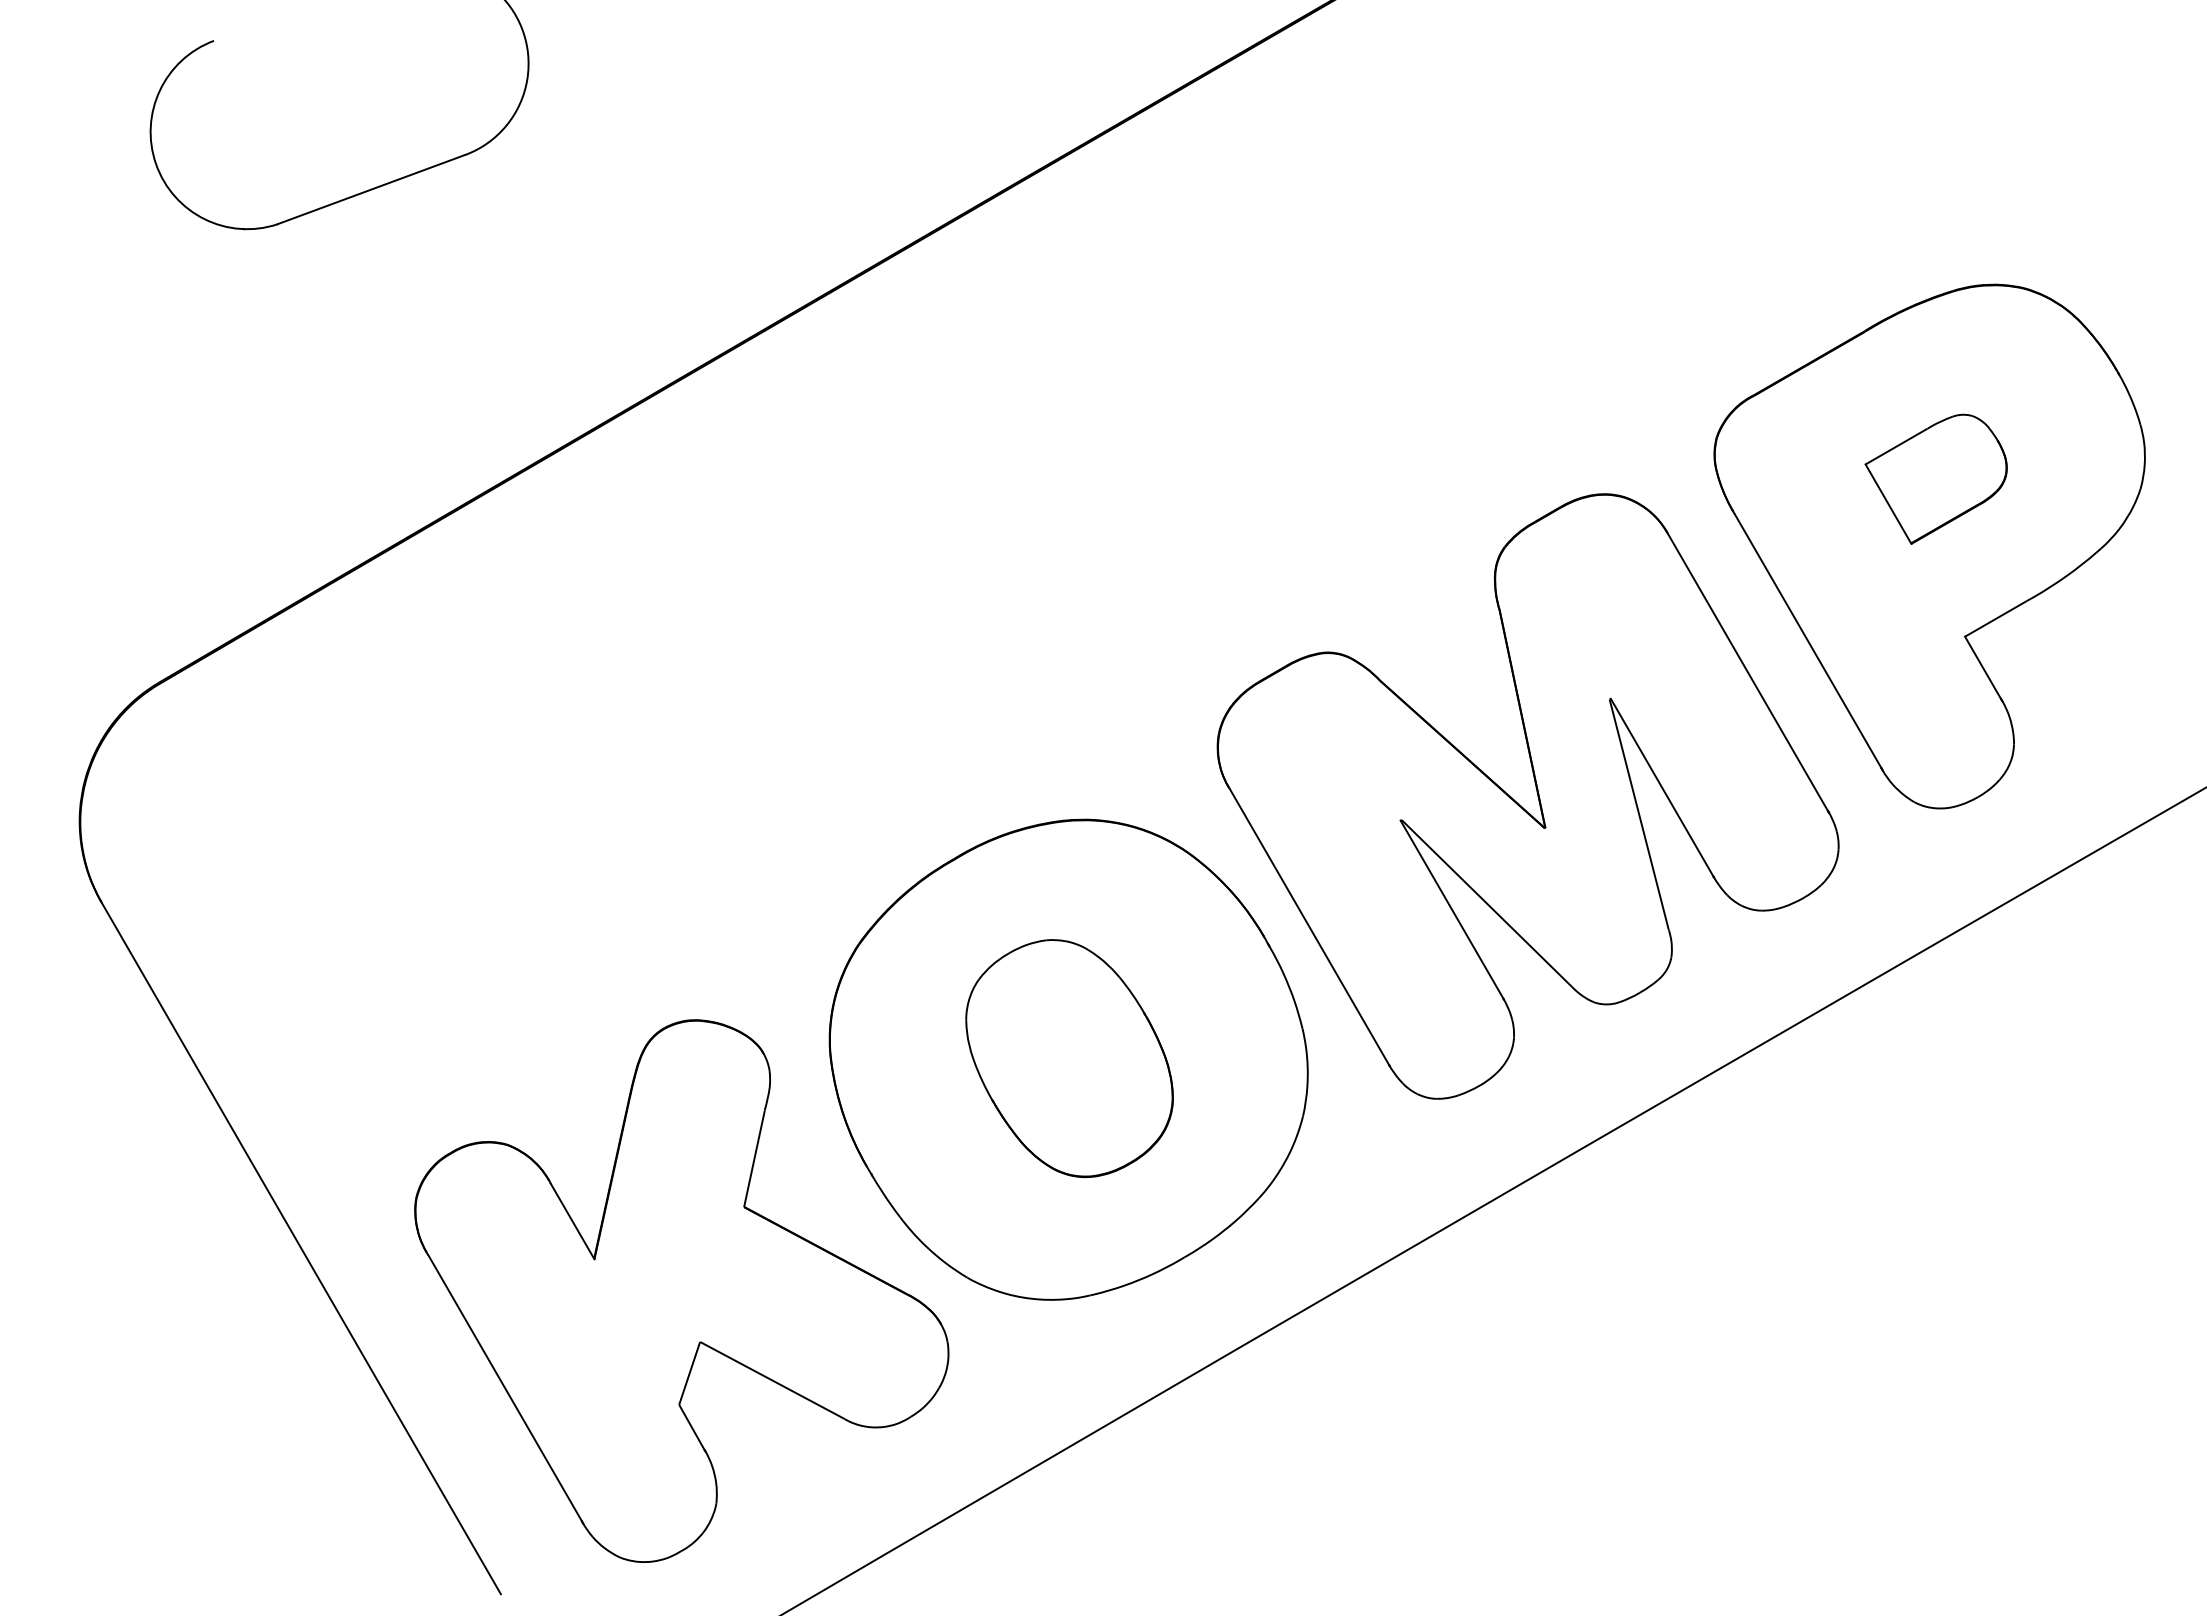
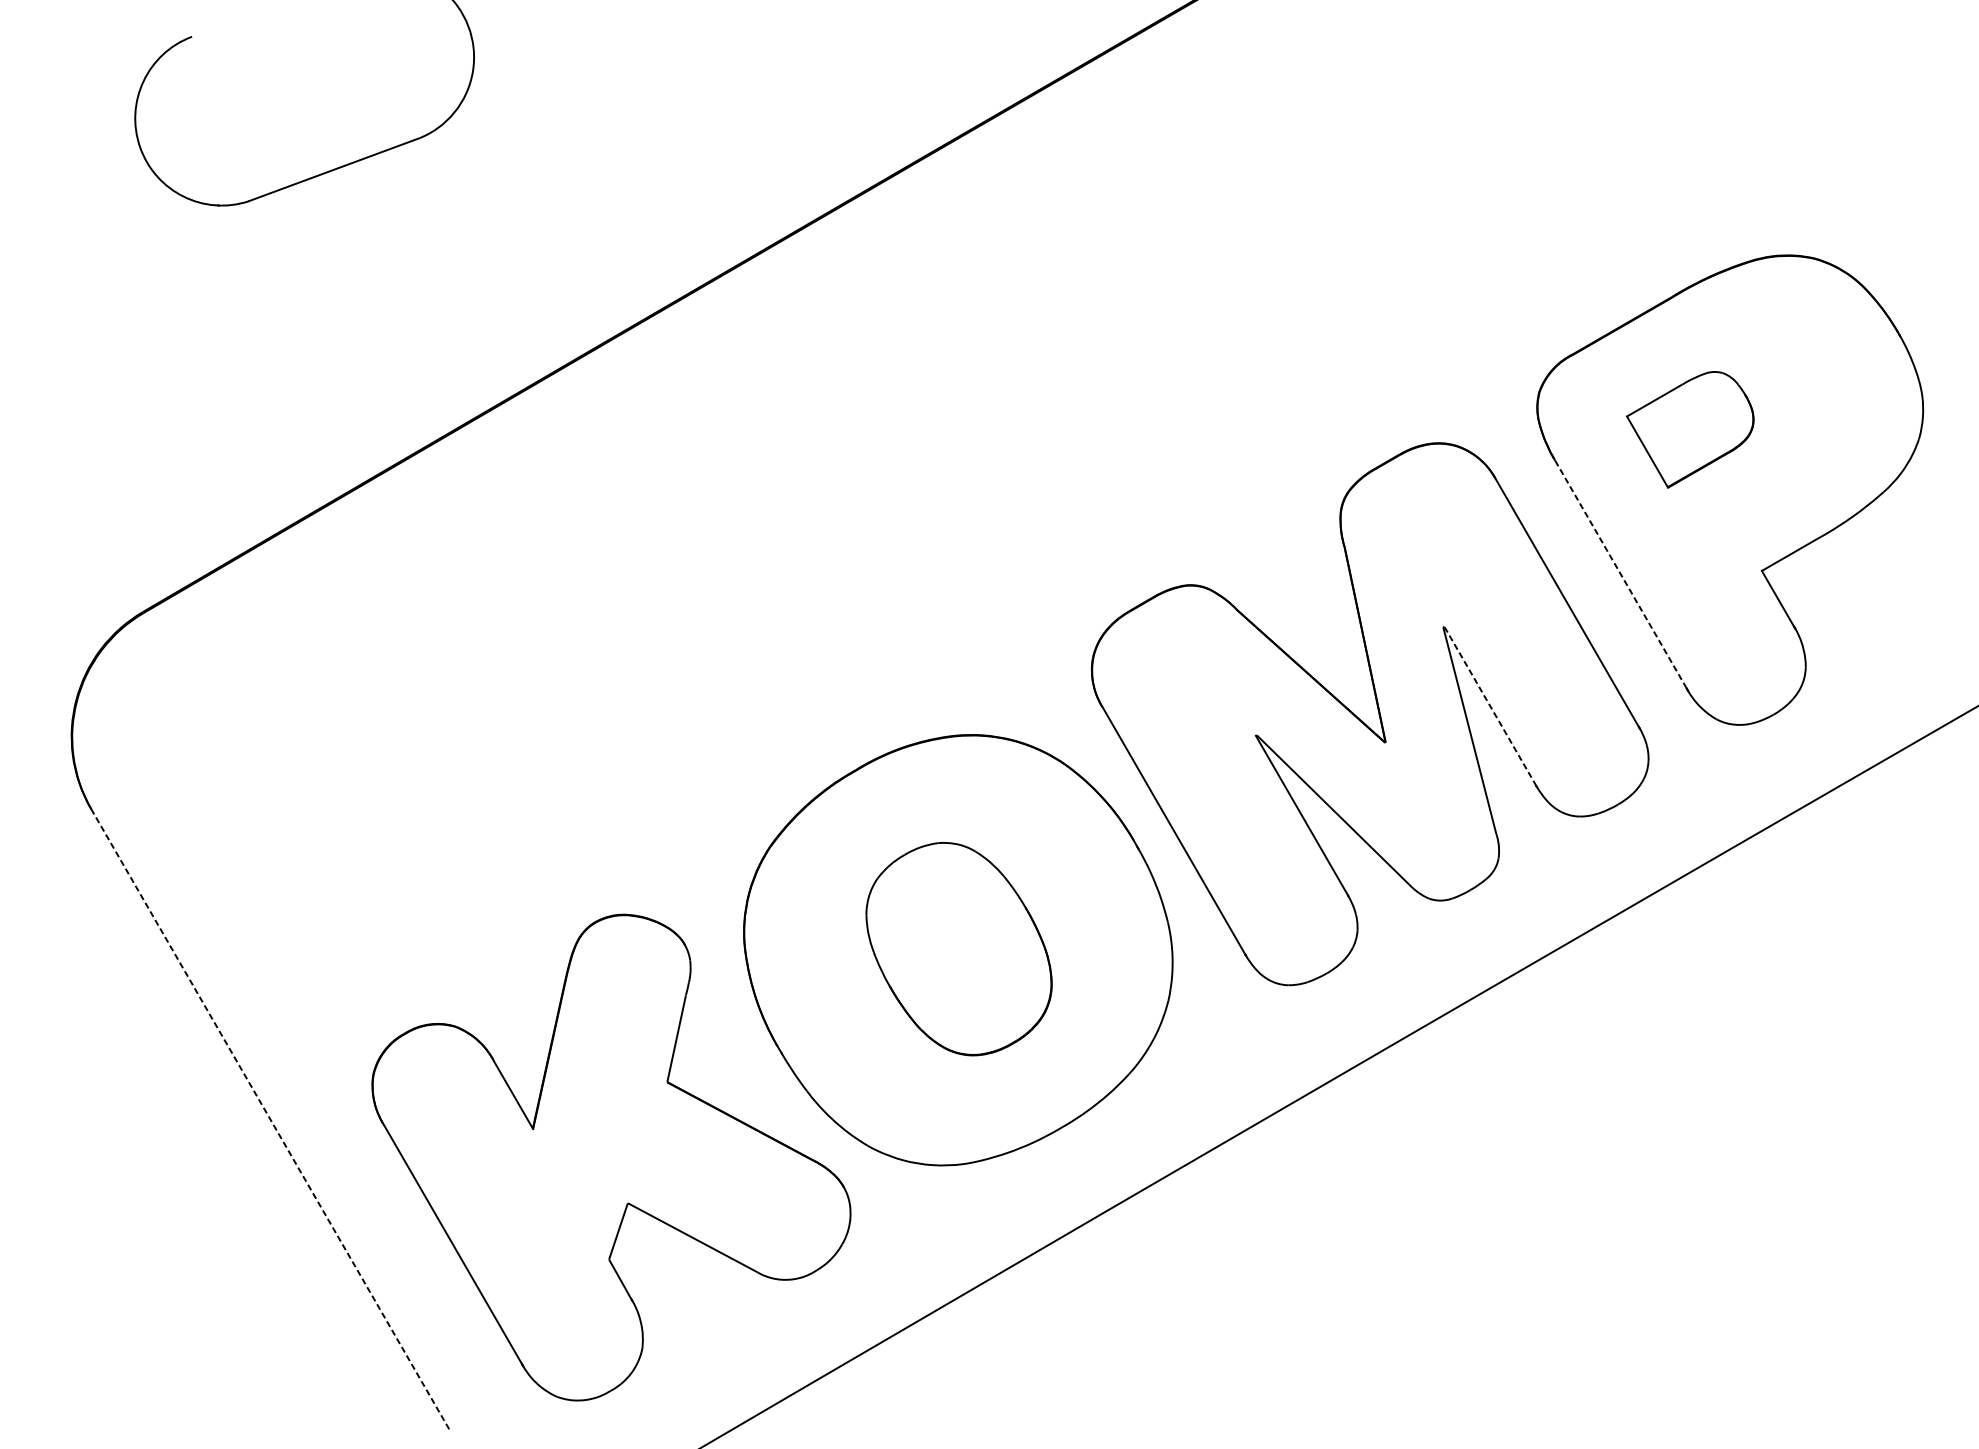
part: (1935, 478) -> (1689, 429), moved
line: (1807, 640) -> (1620, 574), solid -> dashed
line: (1662, 787) -> (1490, 706), solid -> dashed
line: (300, 1247) -> (269, 1118), solid -> dashed

